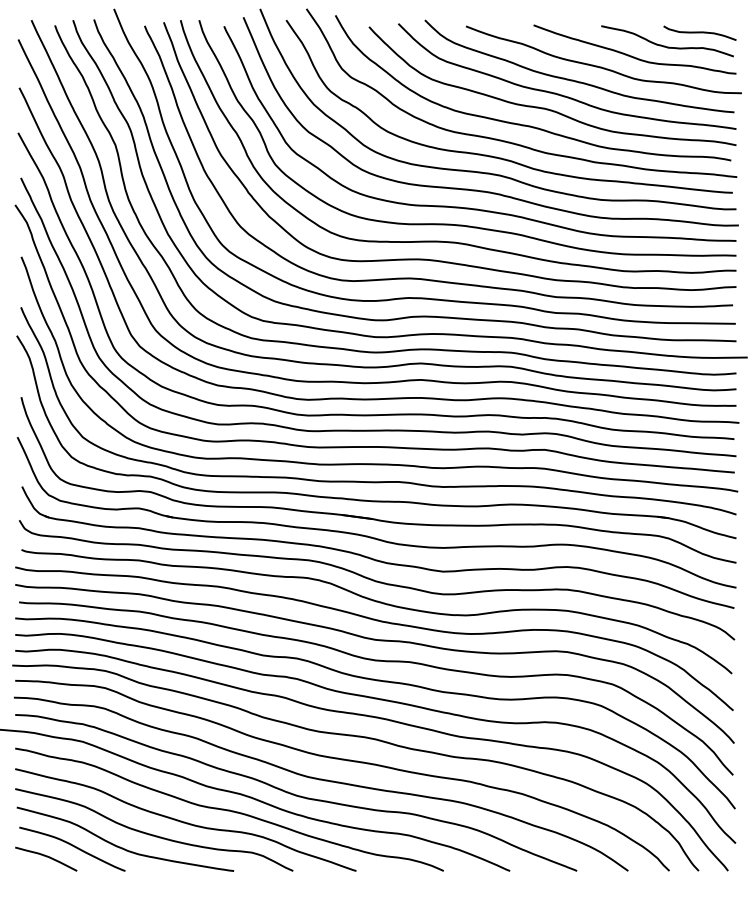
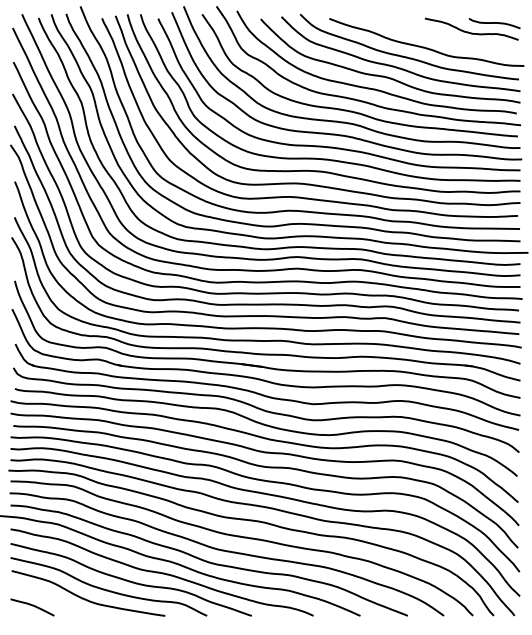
curve: (631, 55) -> (446, 39), removed
curve: (72, 846) -> (51, 598), removed

